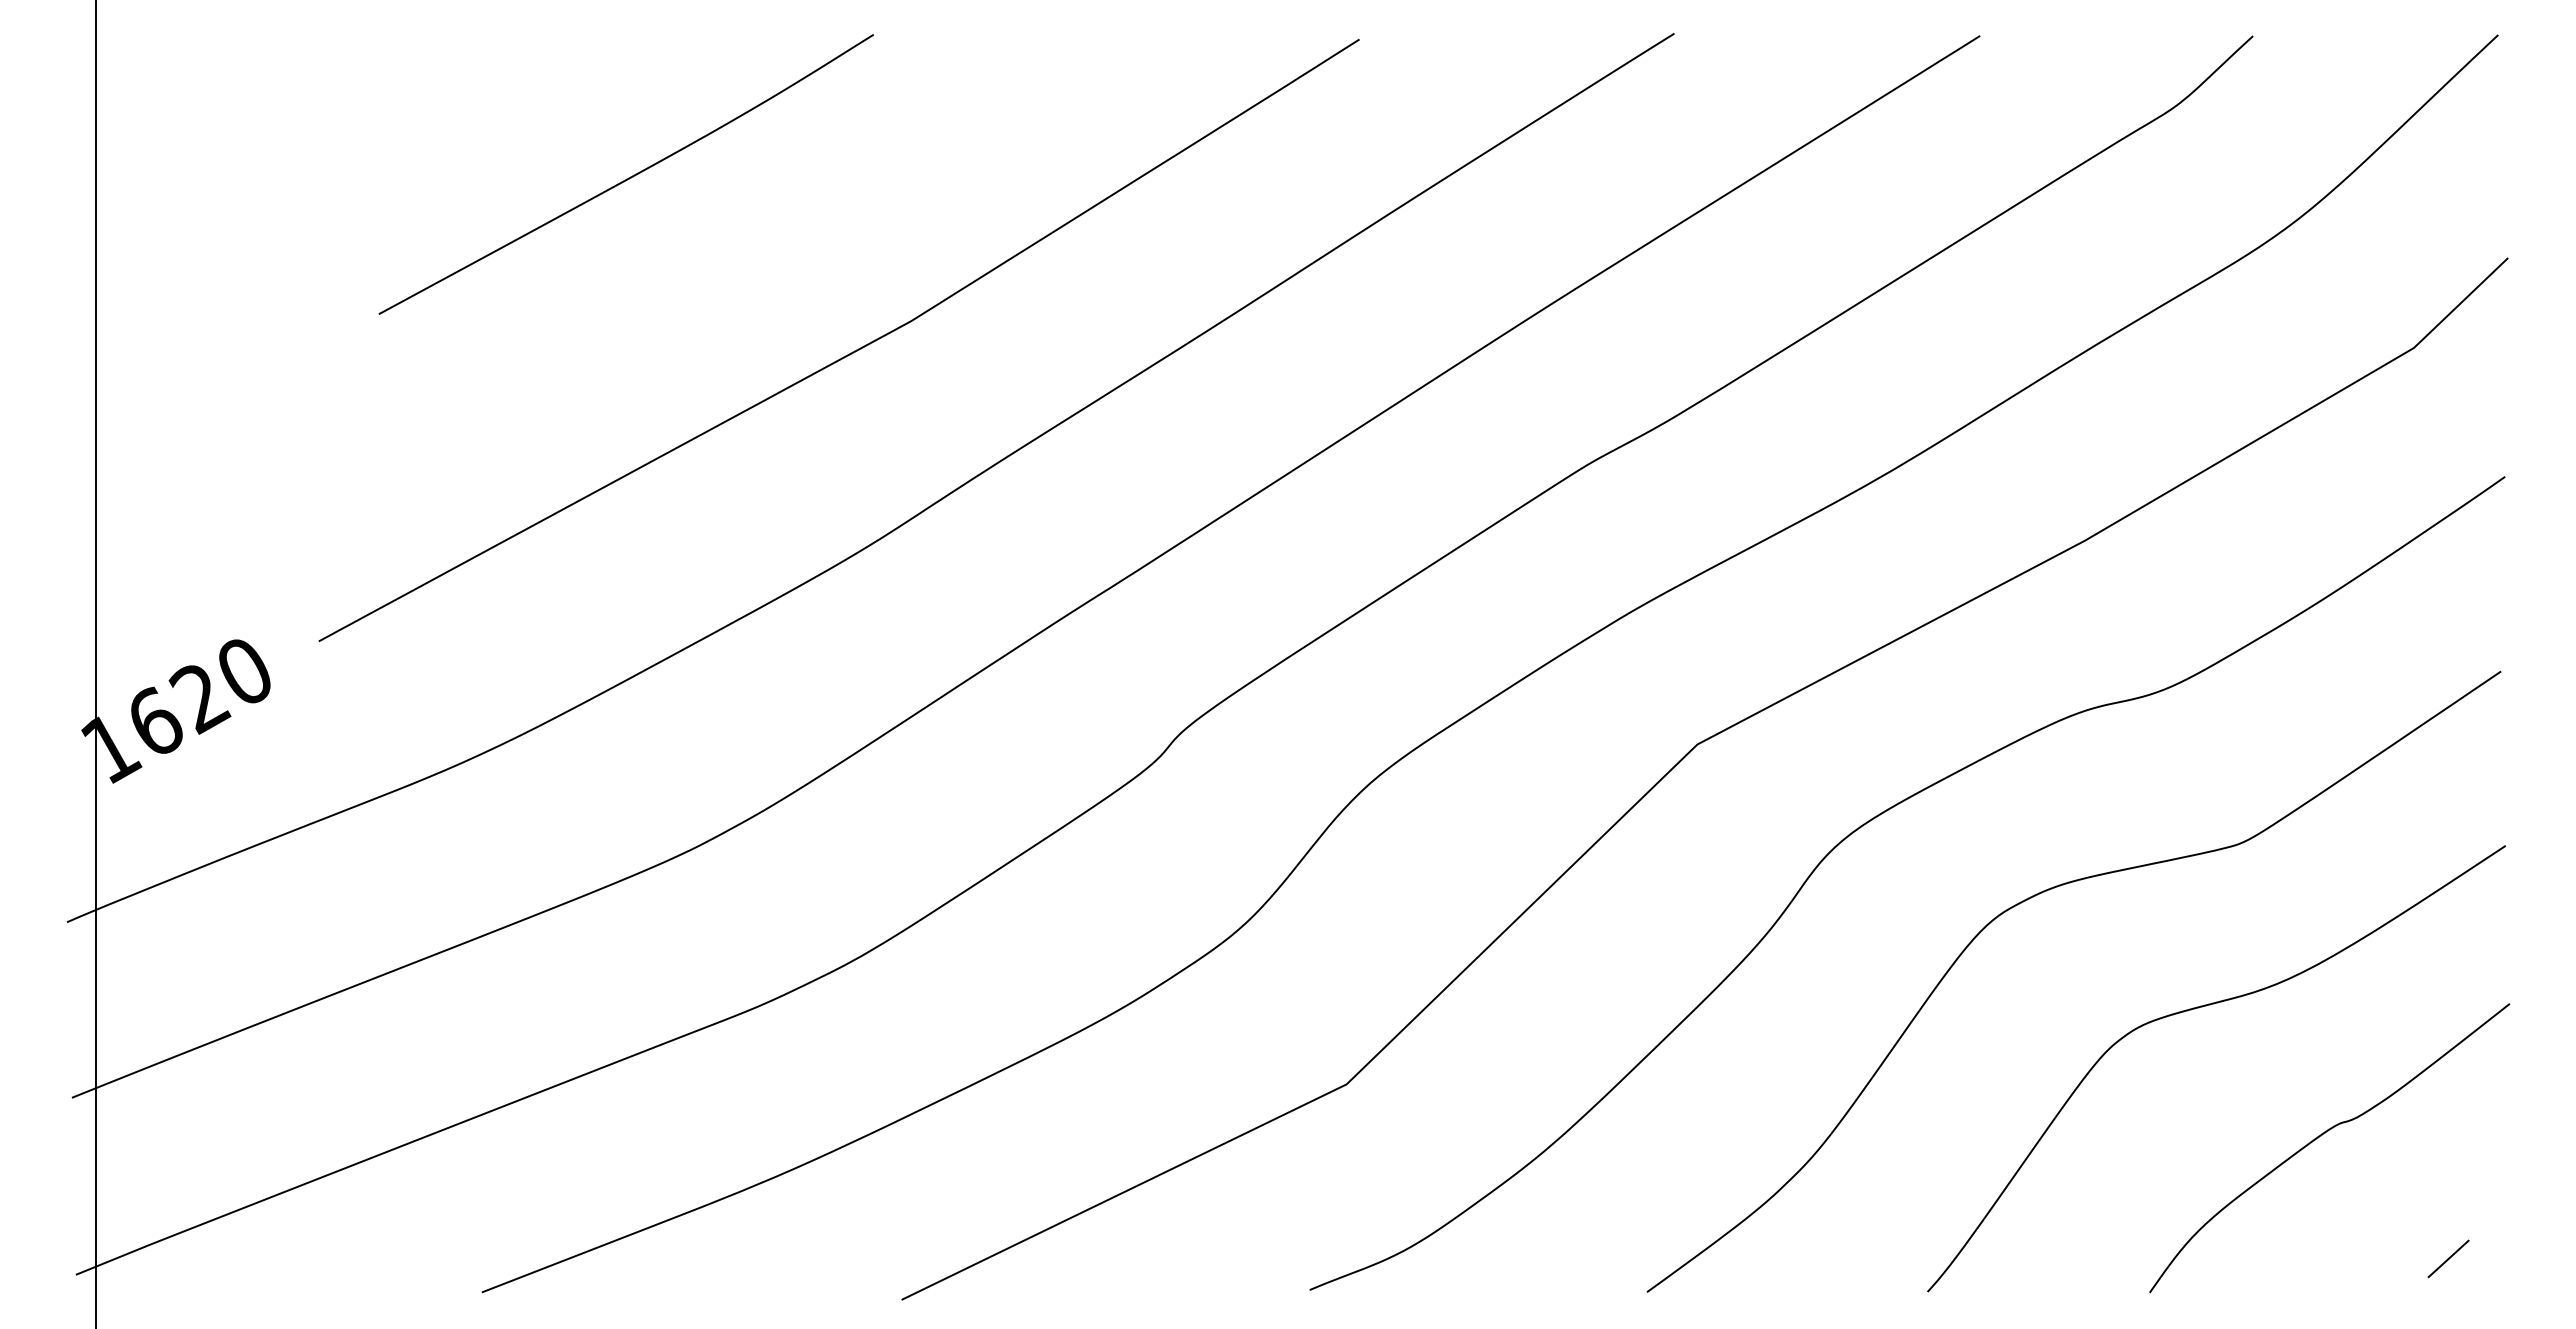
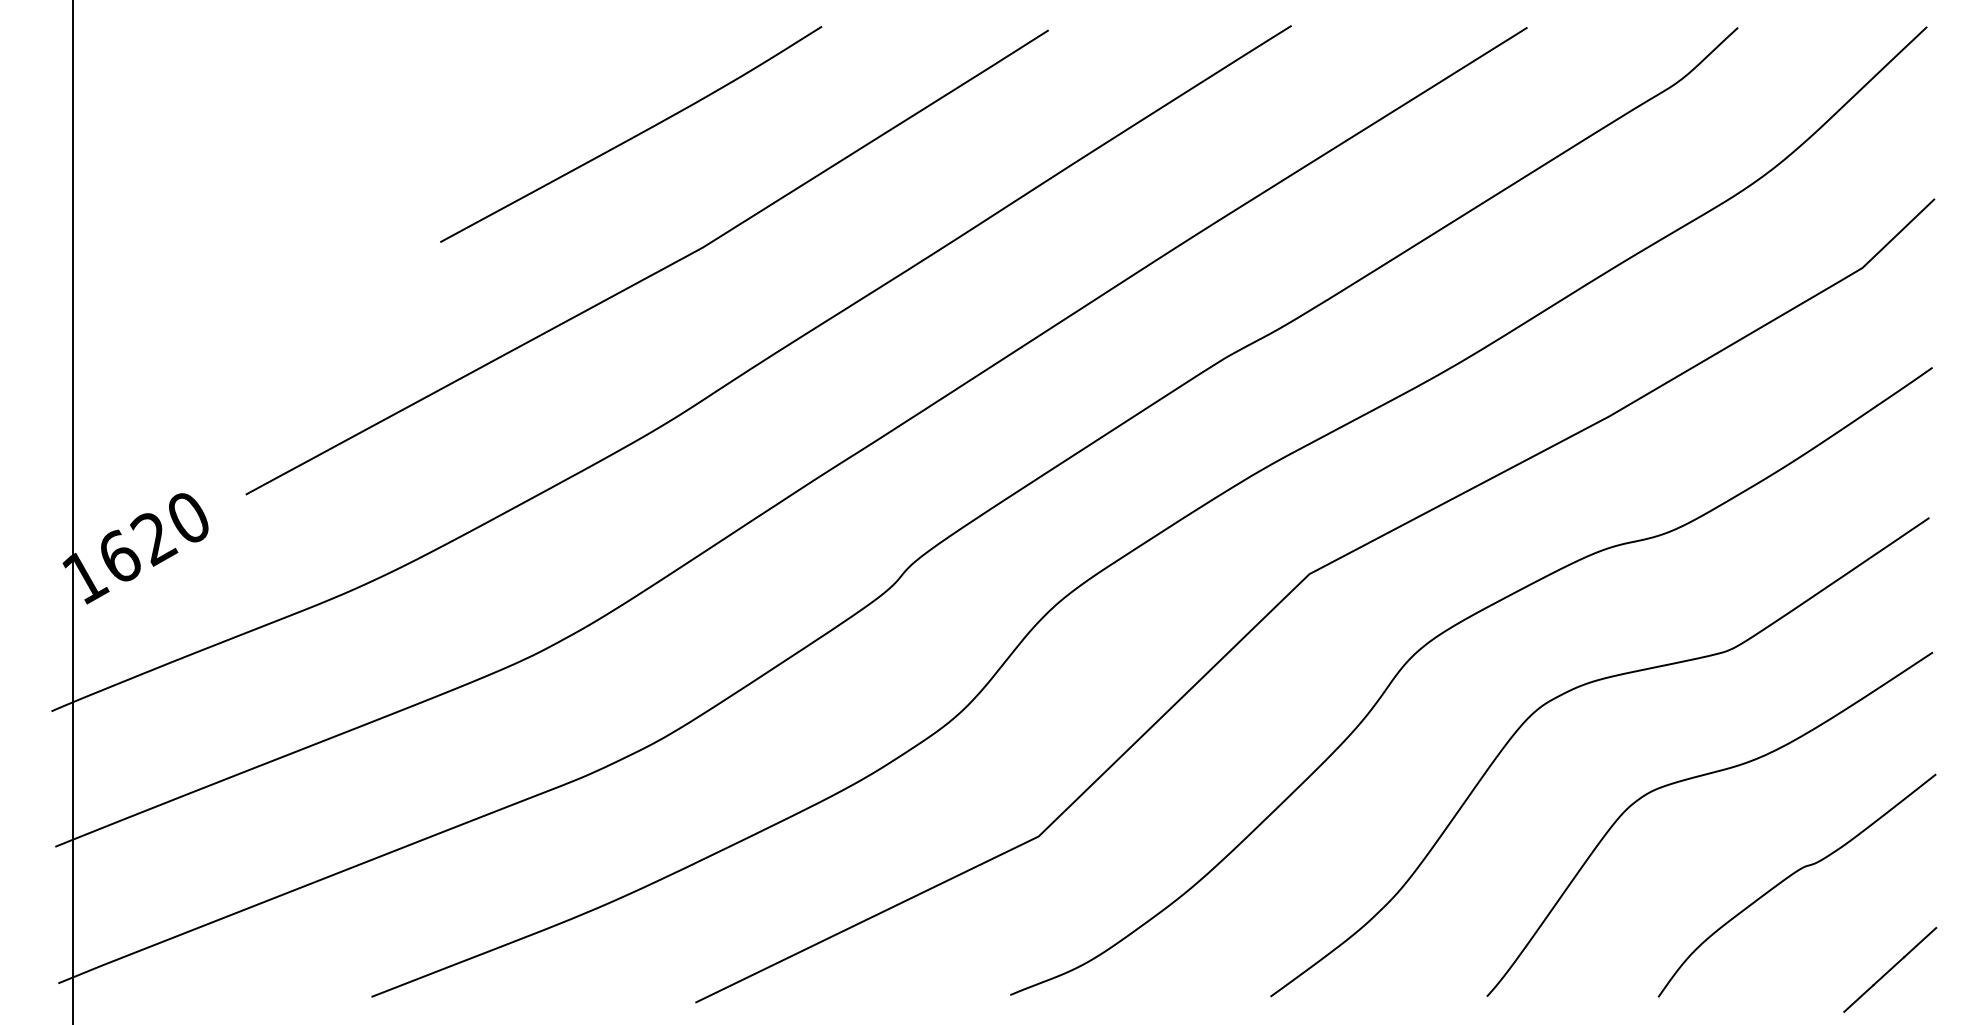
curve: (626, 178) -> (631, 137), moved
line: (2488, 1221) -> (1919, 942), added
line: (2409, 1294) -> (1858, 998), added

